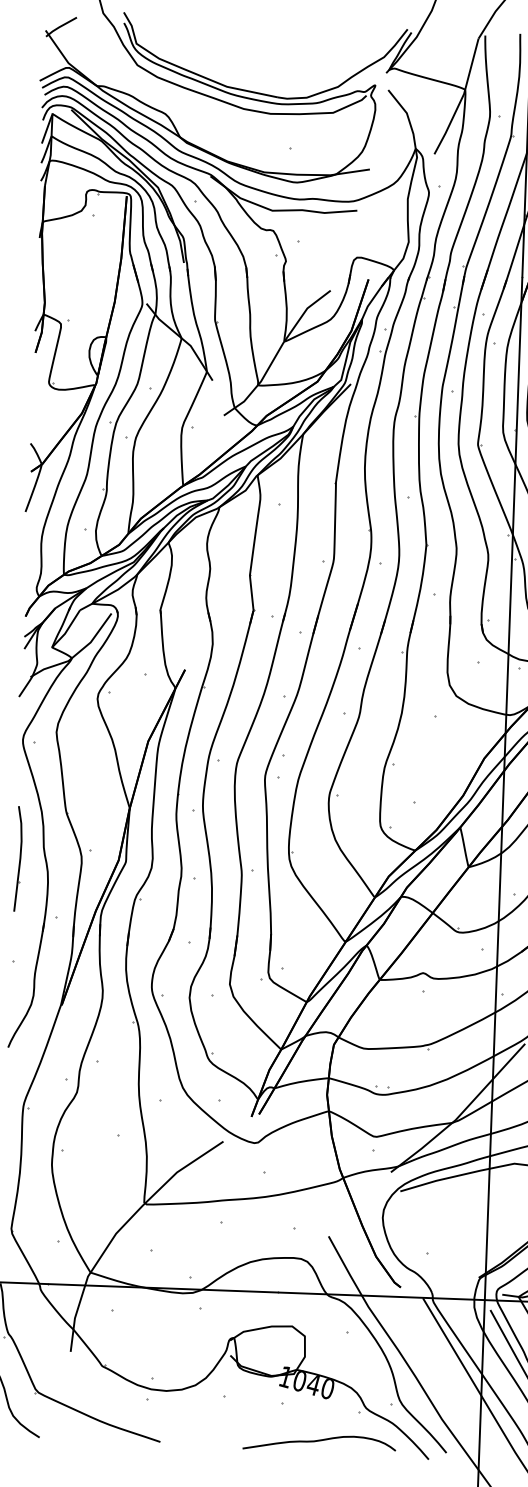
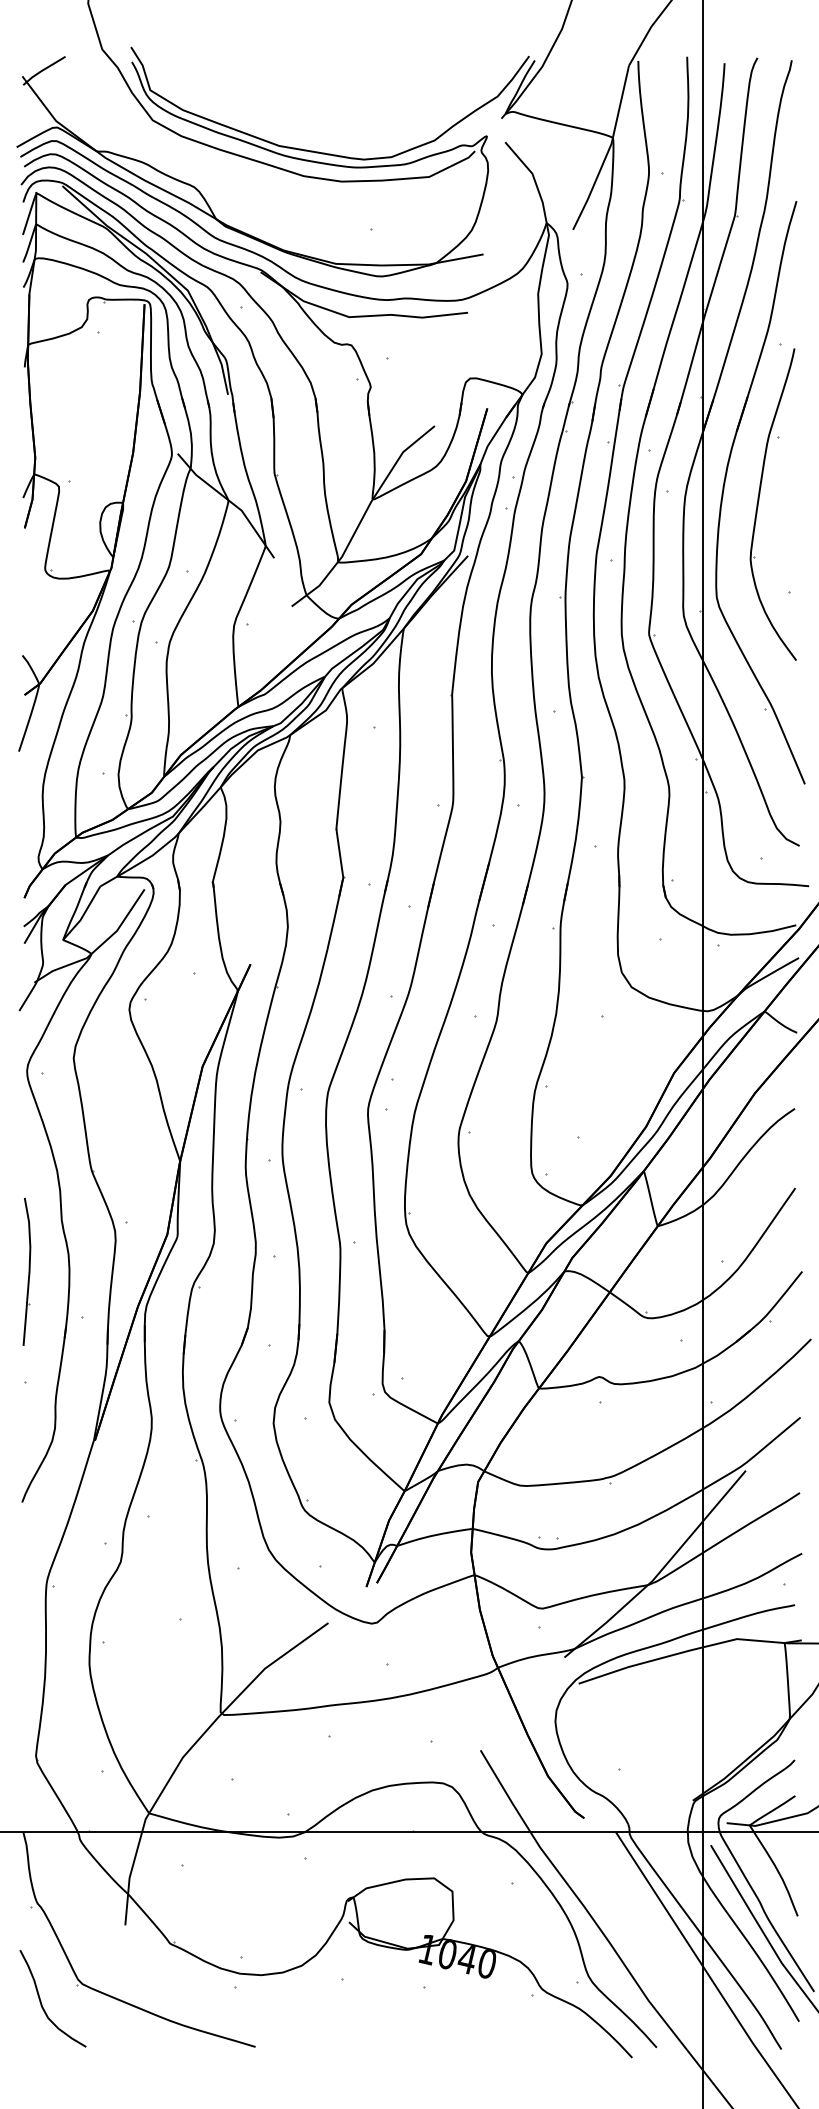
part: (18, 858) -> (26, 1271), moved
curve: (317, 1441) -> (475, 2038), removed

